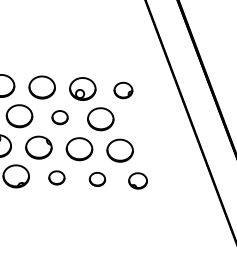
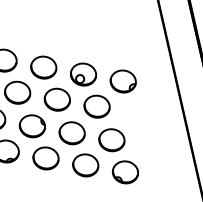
part: (123, 90) -> (123, 81), size x1.43
part: (59, 117) -> (56, 99), size x1.67
part: (56, 177) -> (45, 158), size x1.67
part: (97, 179) -> (85, 165), size x1.67
part: (137, 180) -> (124, 171), size x1.43

